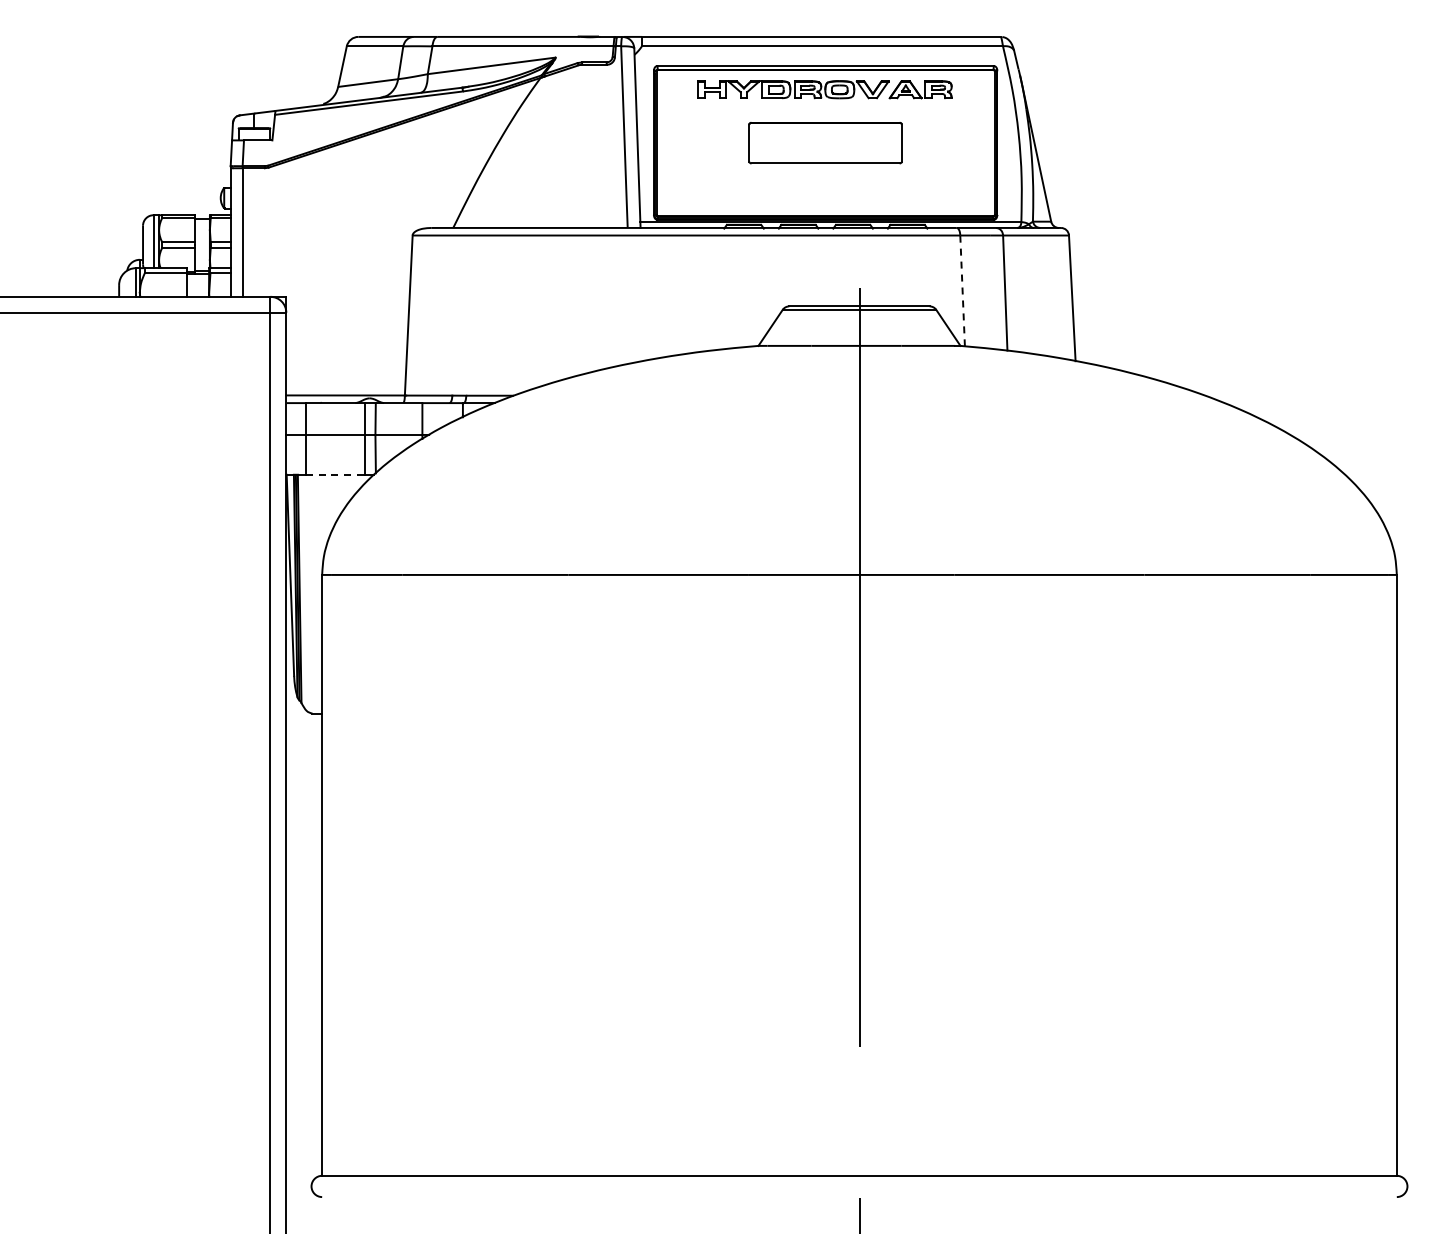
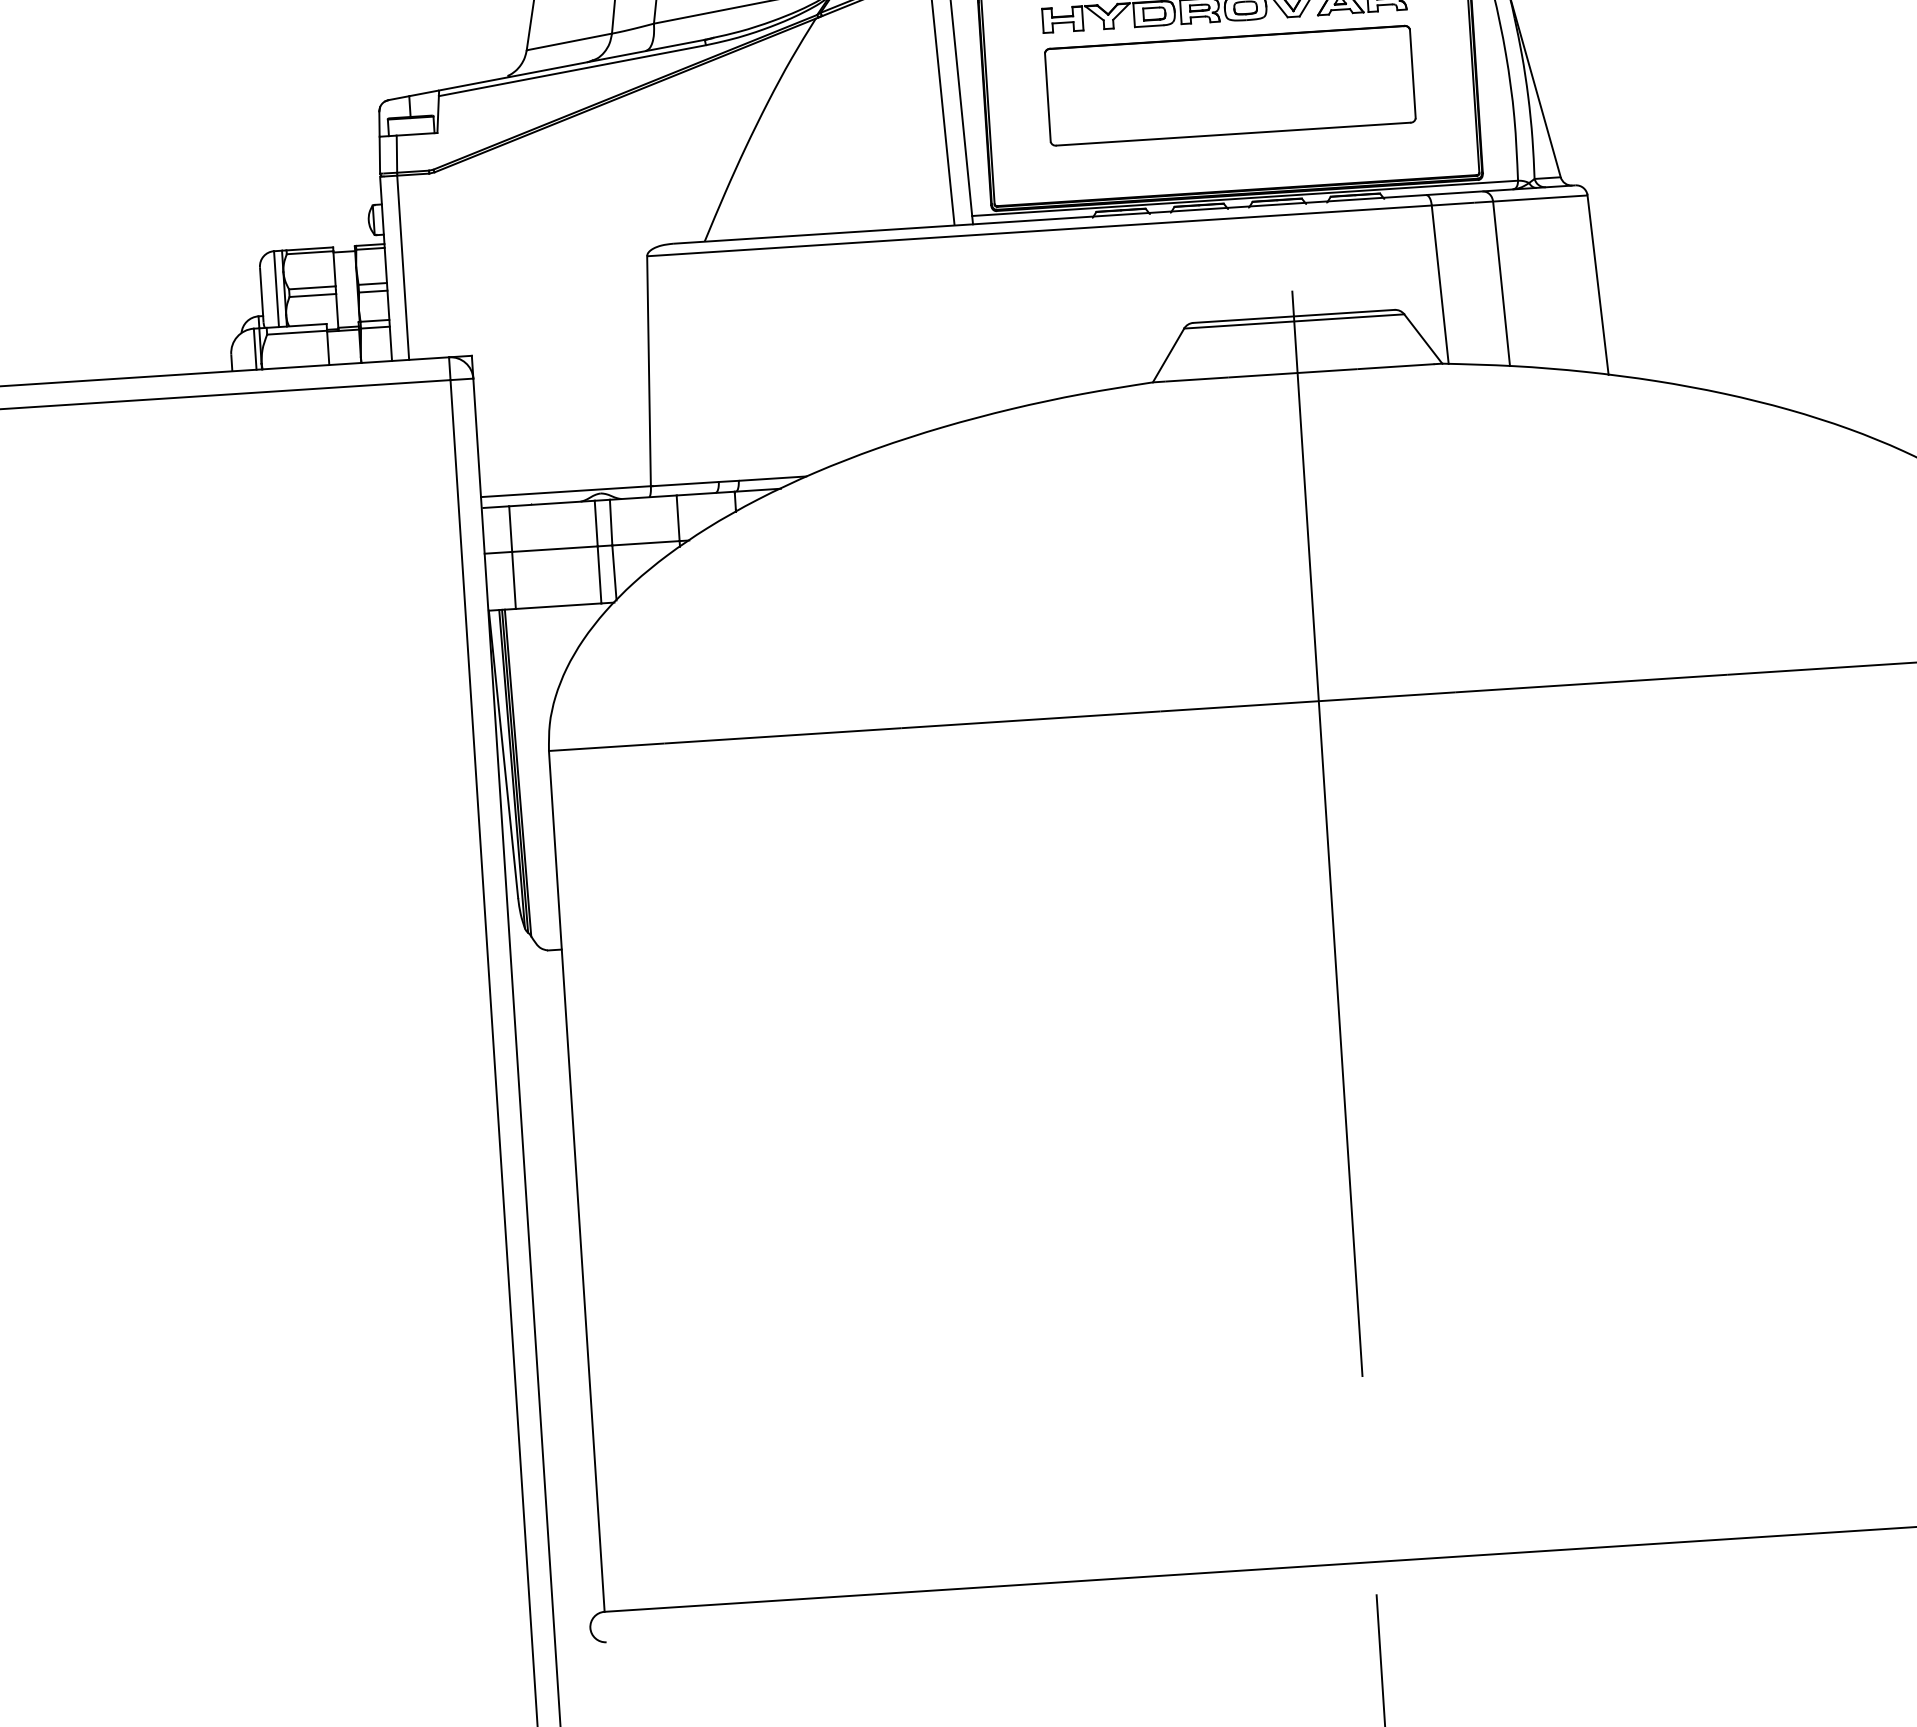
part: (825, 142) -> (1230, 84), size x1.67
line: (962, 290) -> (1440, 284), dashed -> solid
line: (335, 474) -> (558, 605), dashed -> solid

